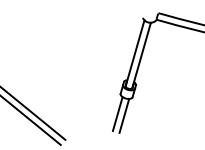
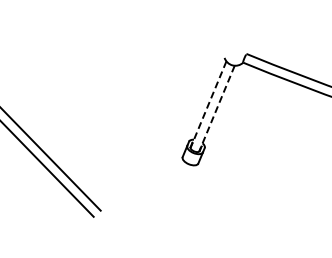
line: (135, 53) -> (208, 104), solid -> dashed
line: (141, 55) -> (216, 108), solid -> dashed
line: (117, 113) -> (175, 183), removed
line: (124, 115) -> (184, 187), removed

